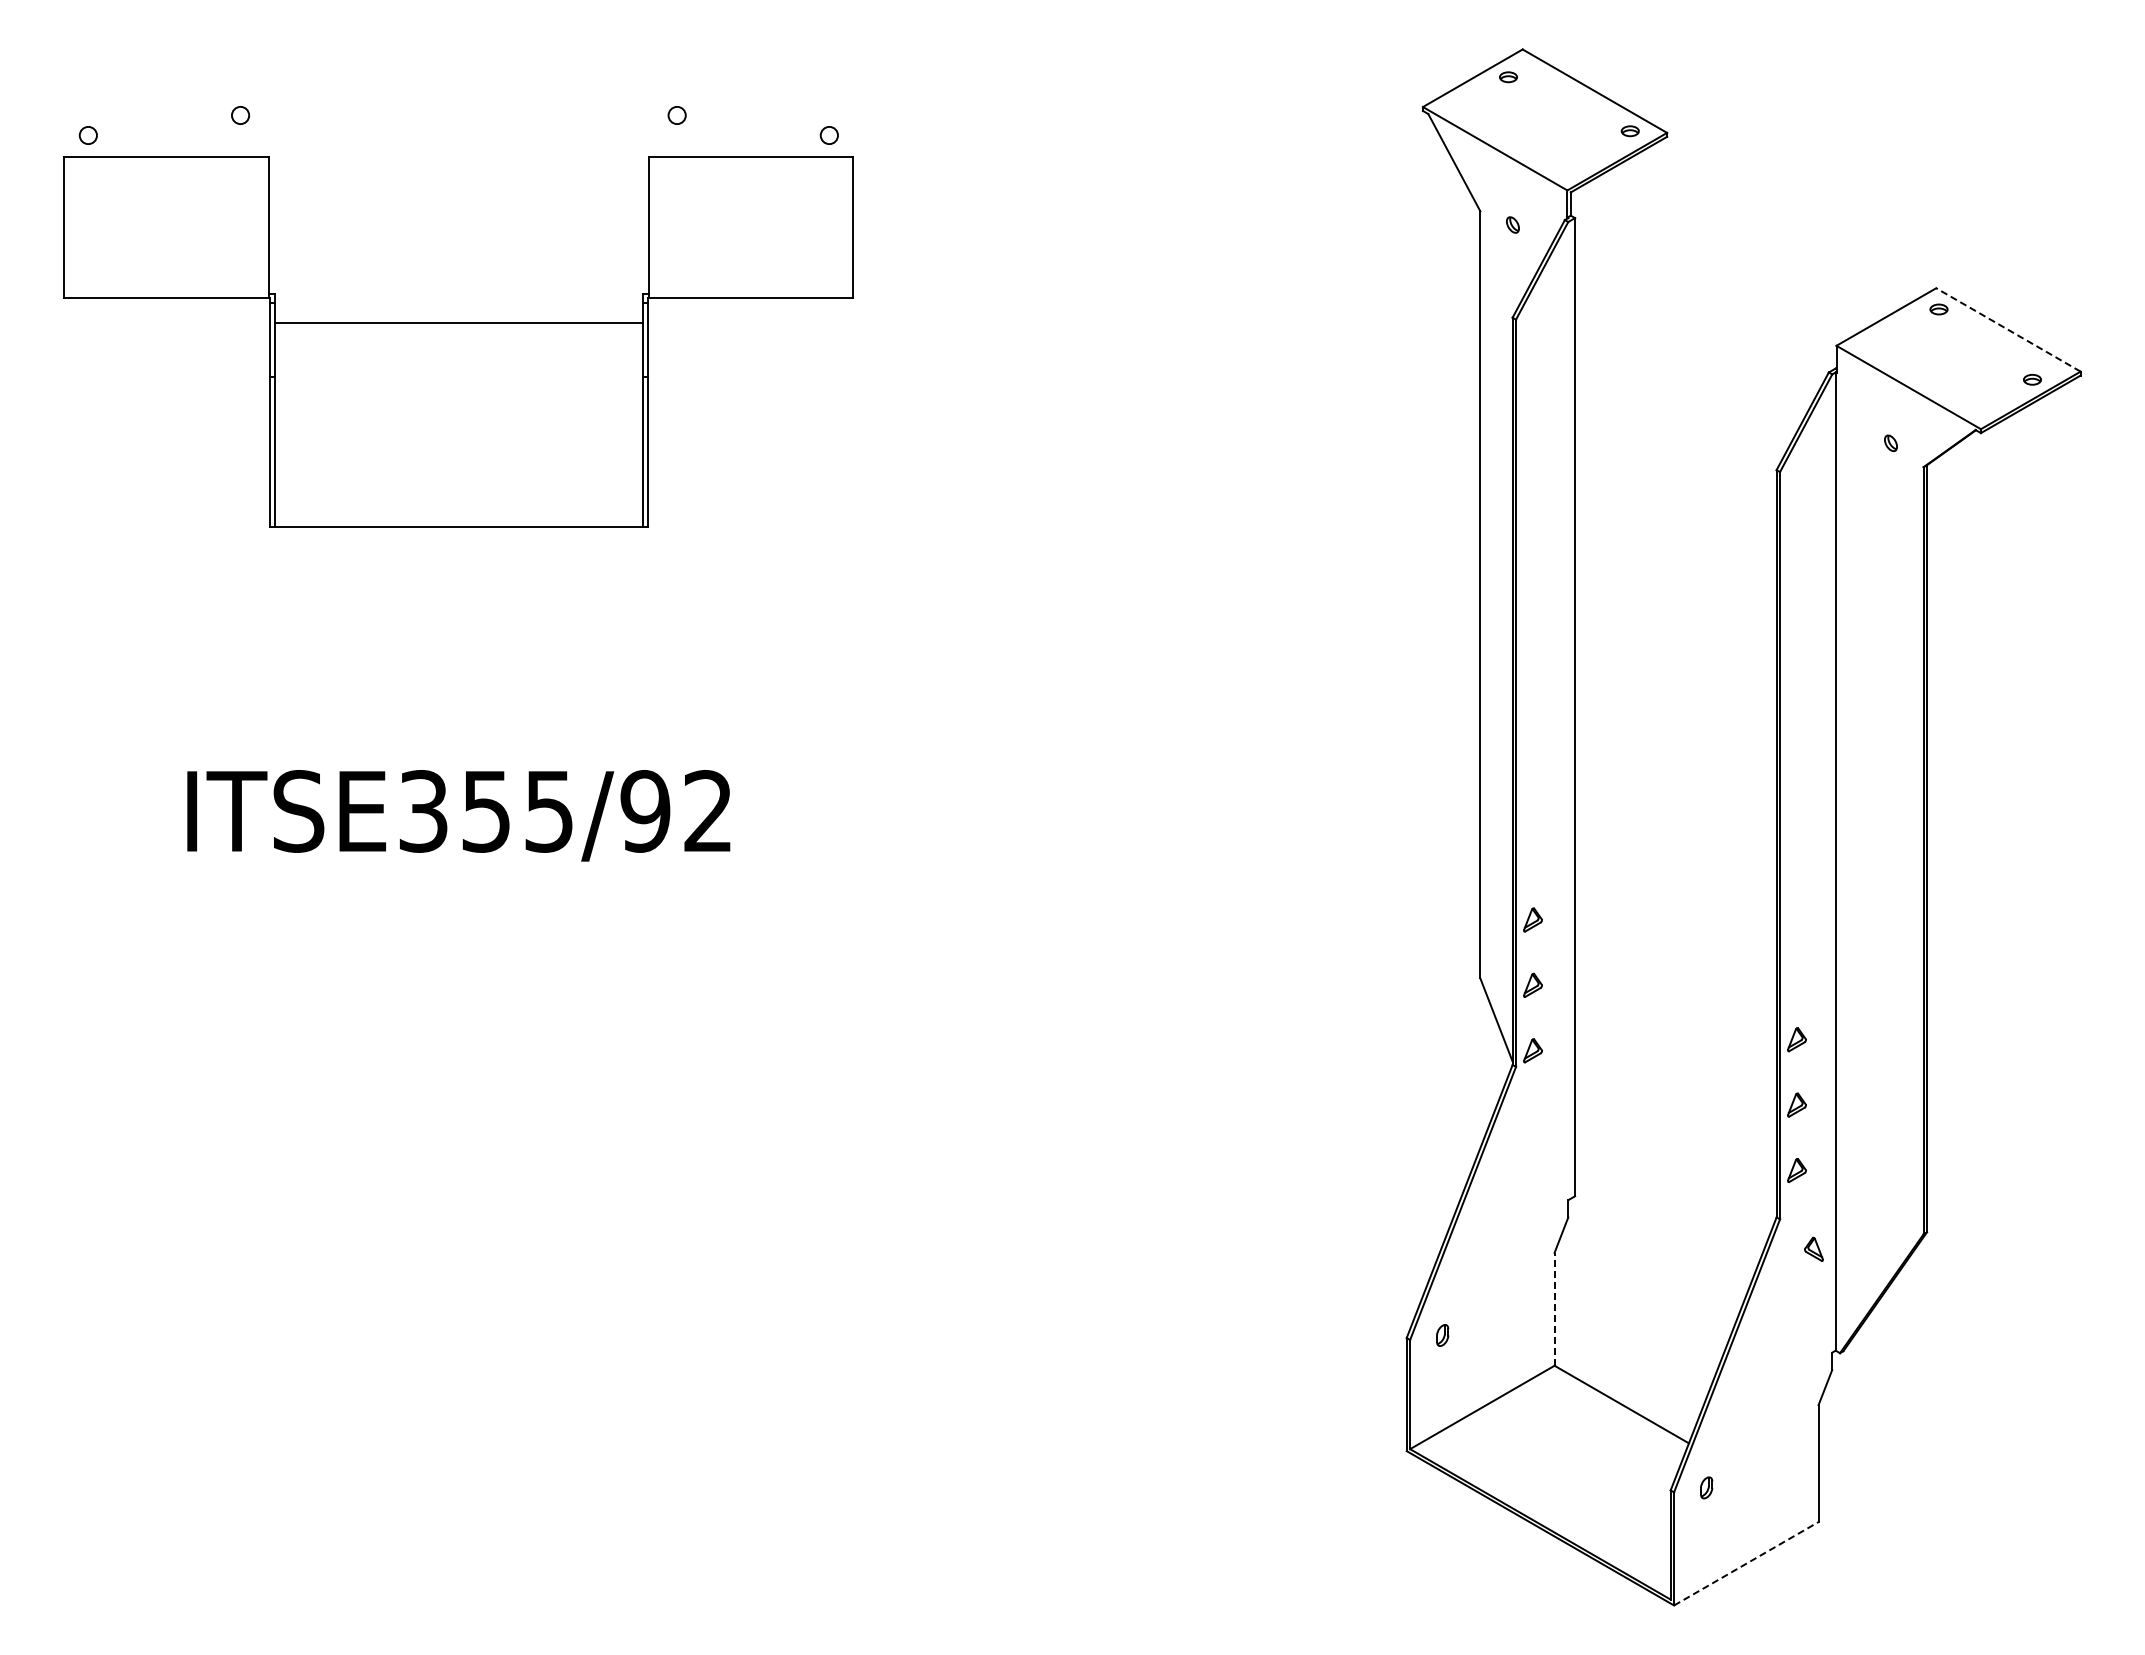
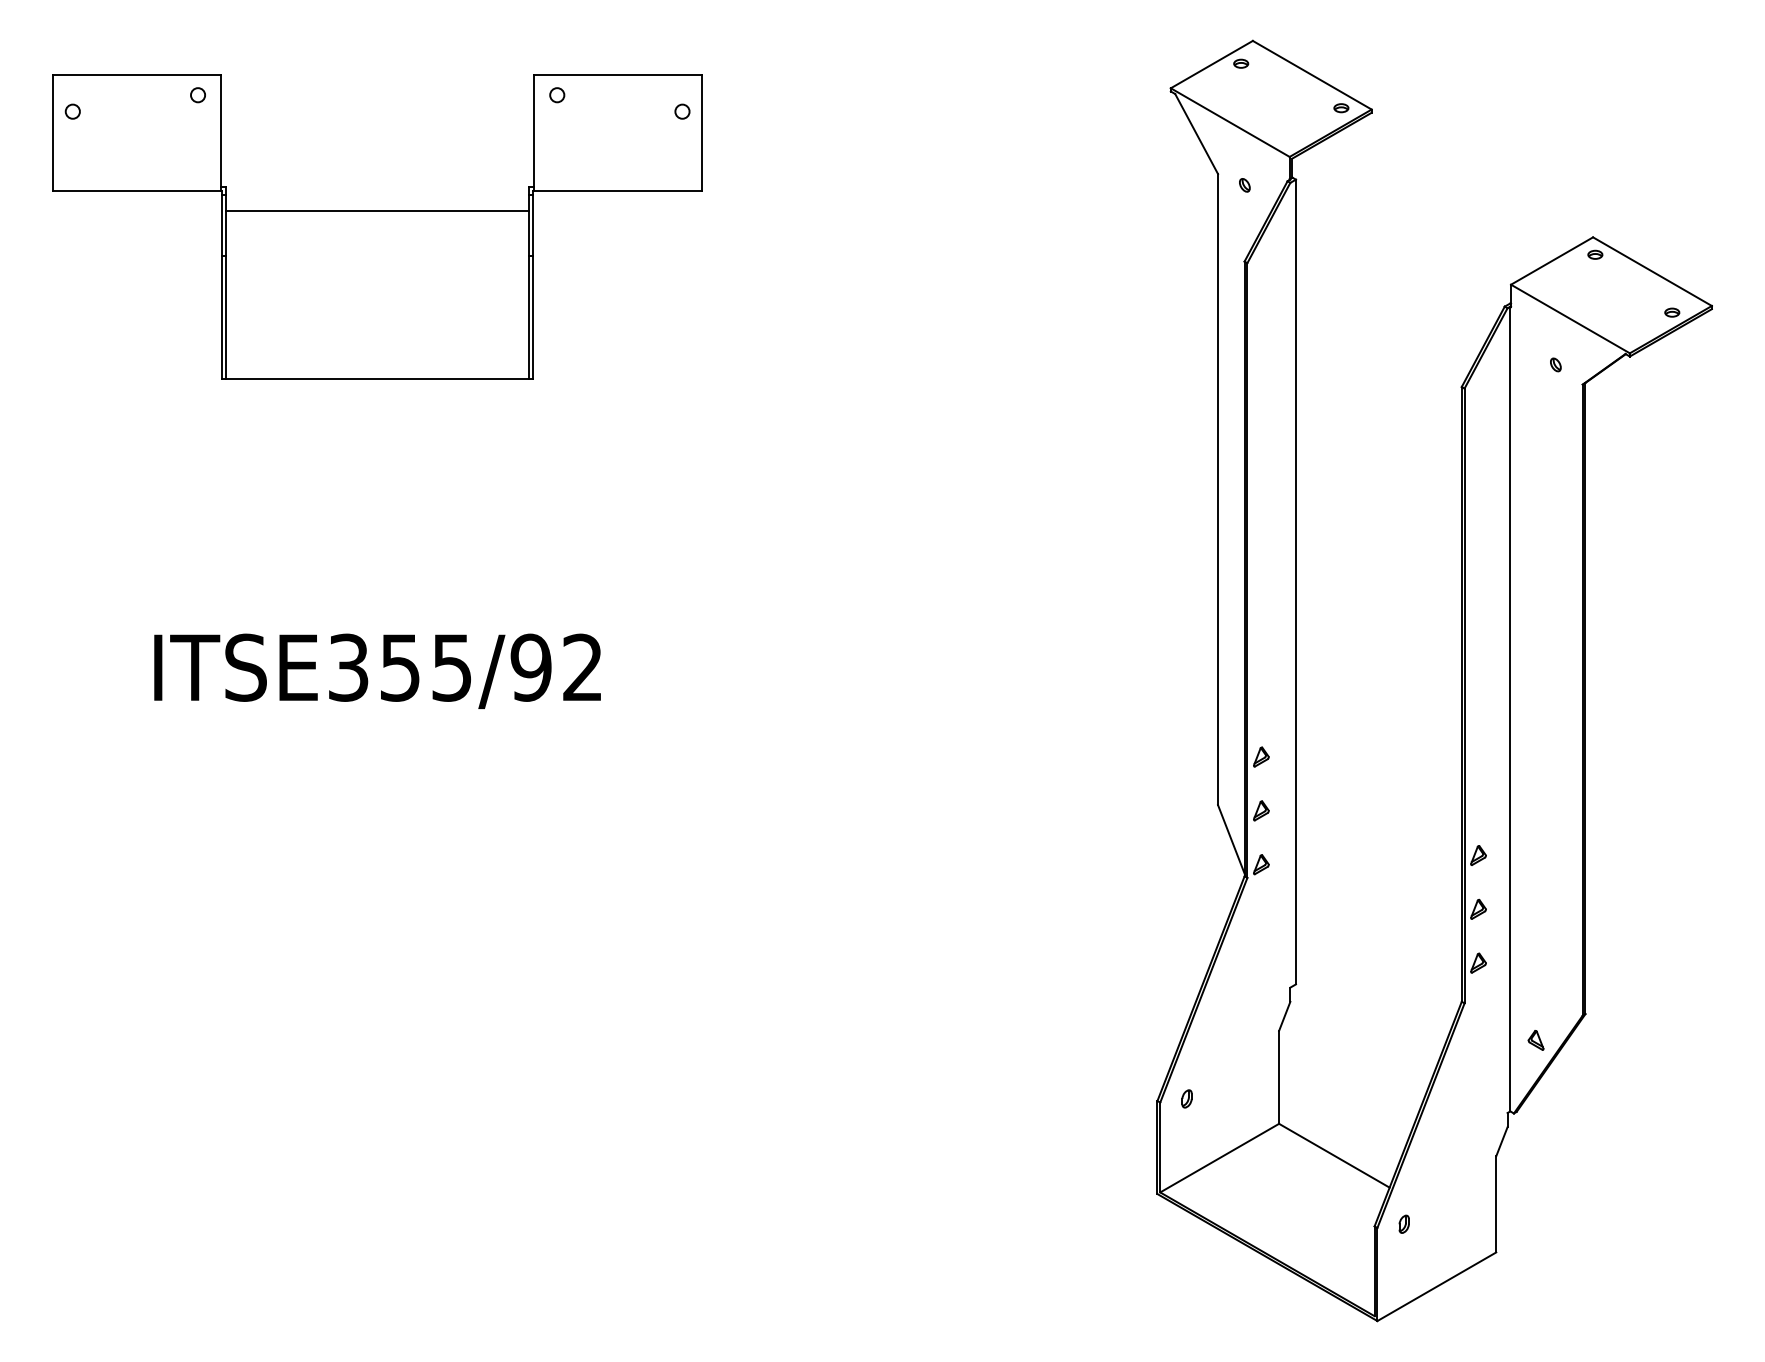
line: (2007, 329) -> (1651, 271), dashed -> solid
part: (458, 341) -> (377, 226), moved
part: (1813, 1248) -> (1535, 1039), moved
line: (1554, 1308) -> (1279, 1076), dashed -> solid
line: (1746, 1563) -> (1436, 1286), dashed -> solid

